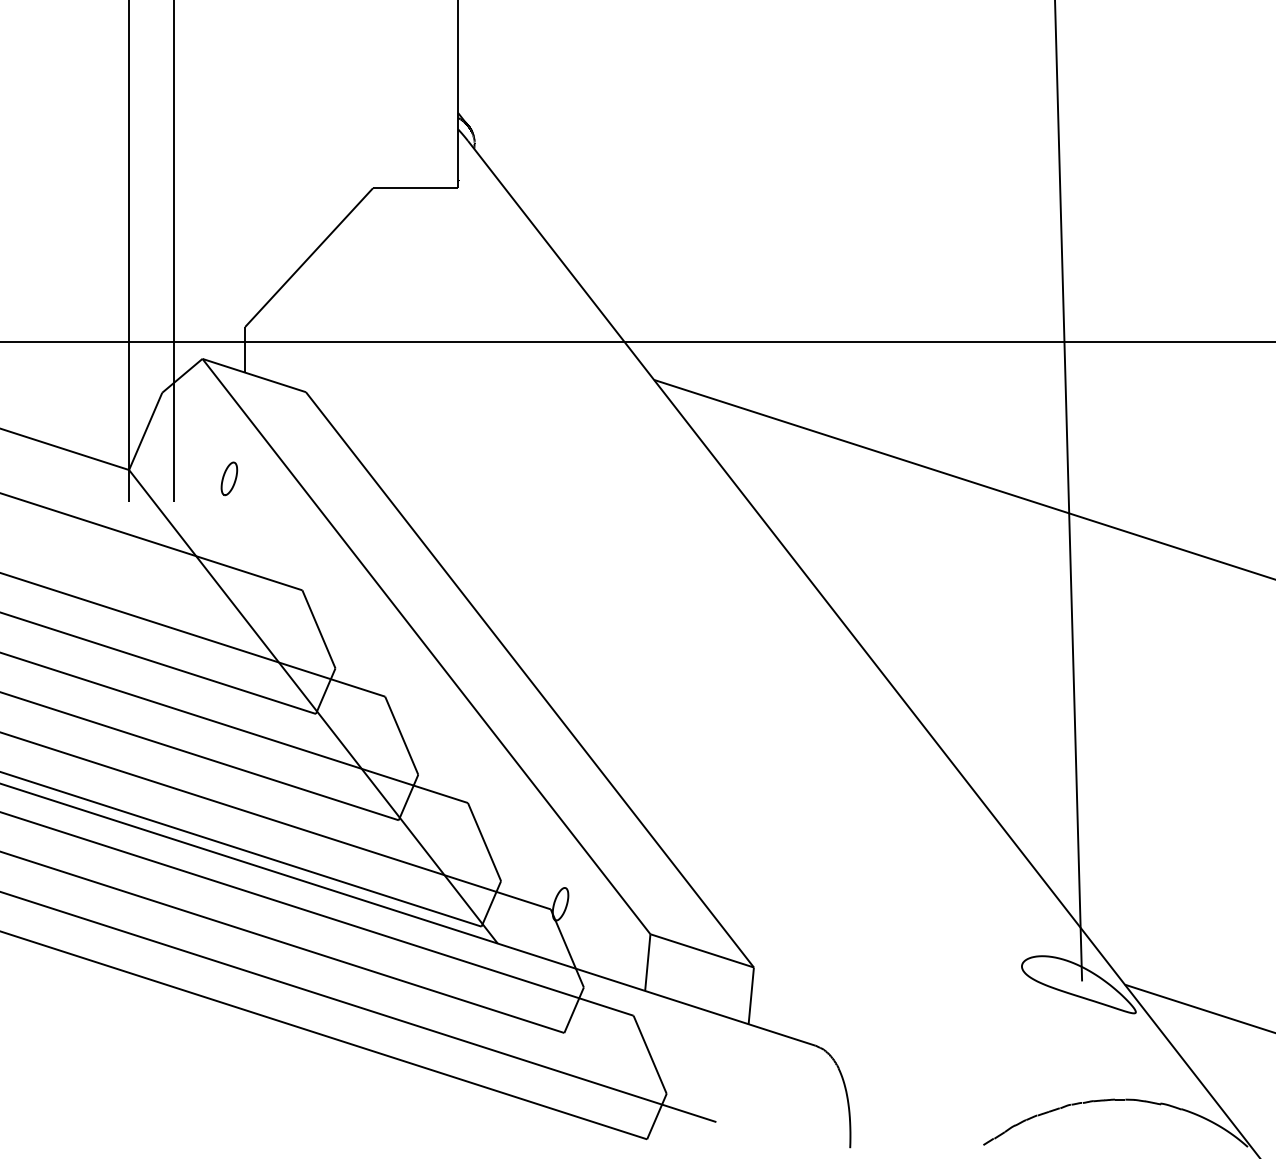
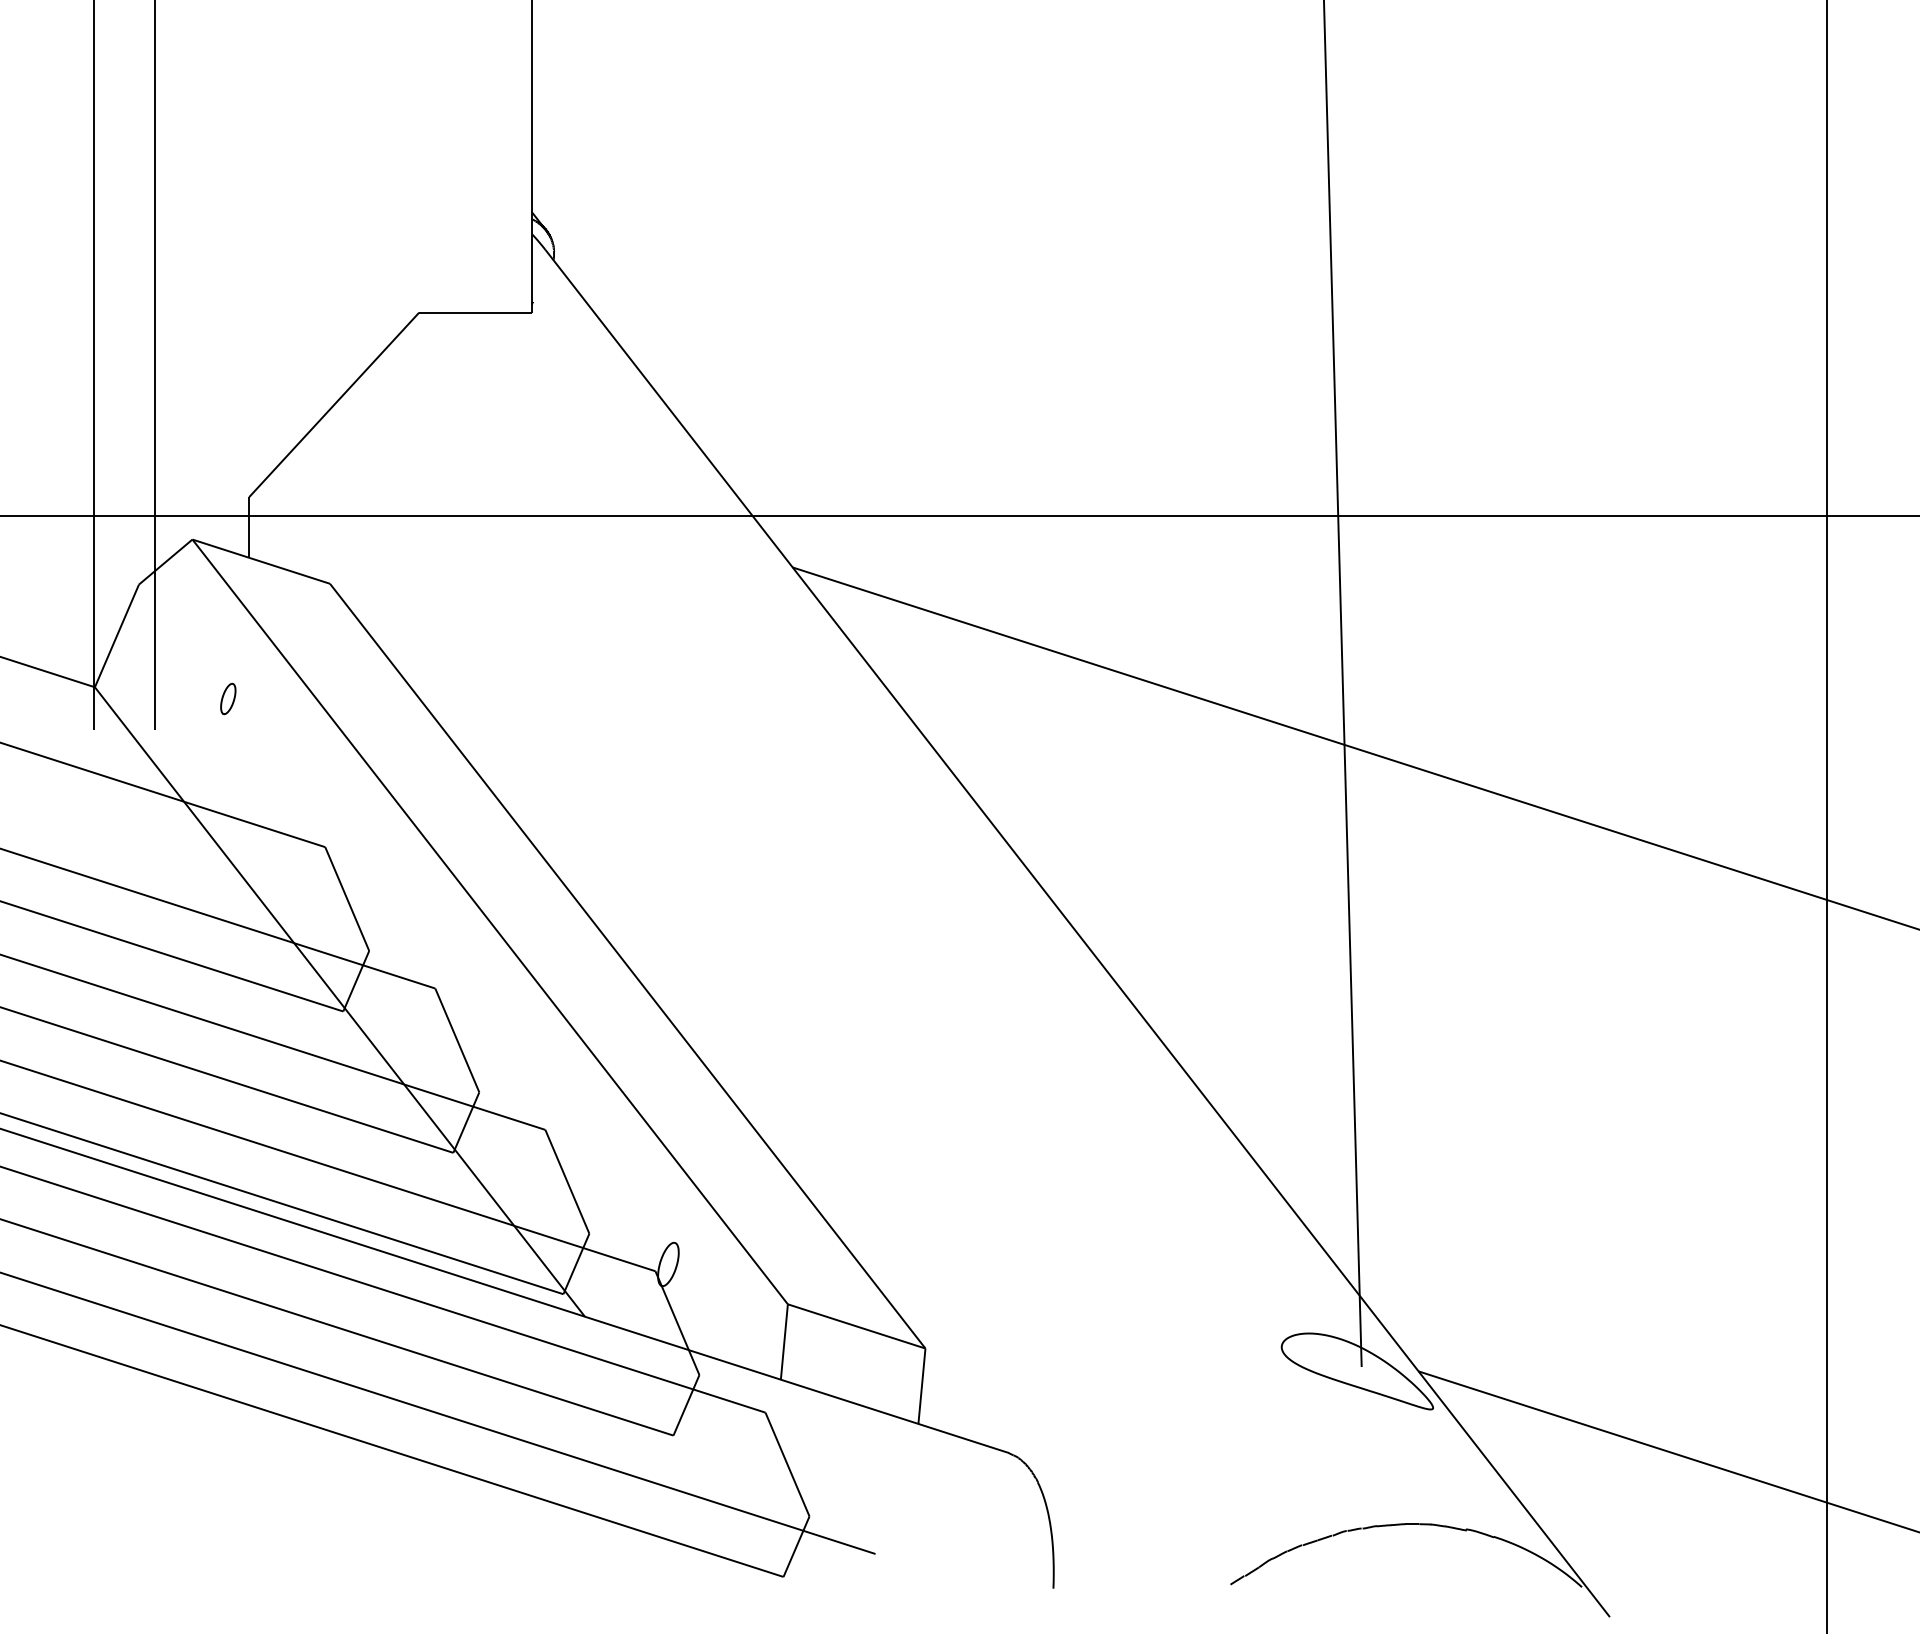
part: (229, 478) -> (228, 698), size x0.7

